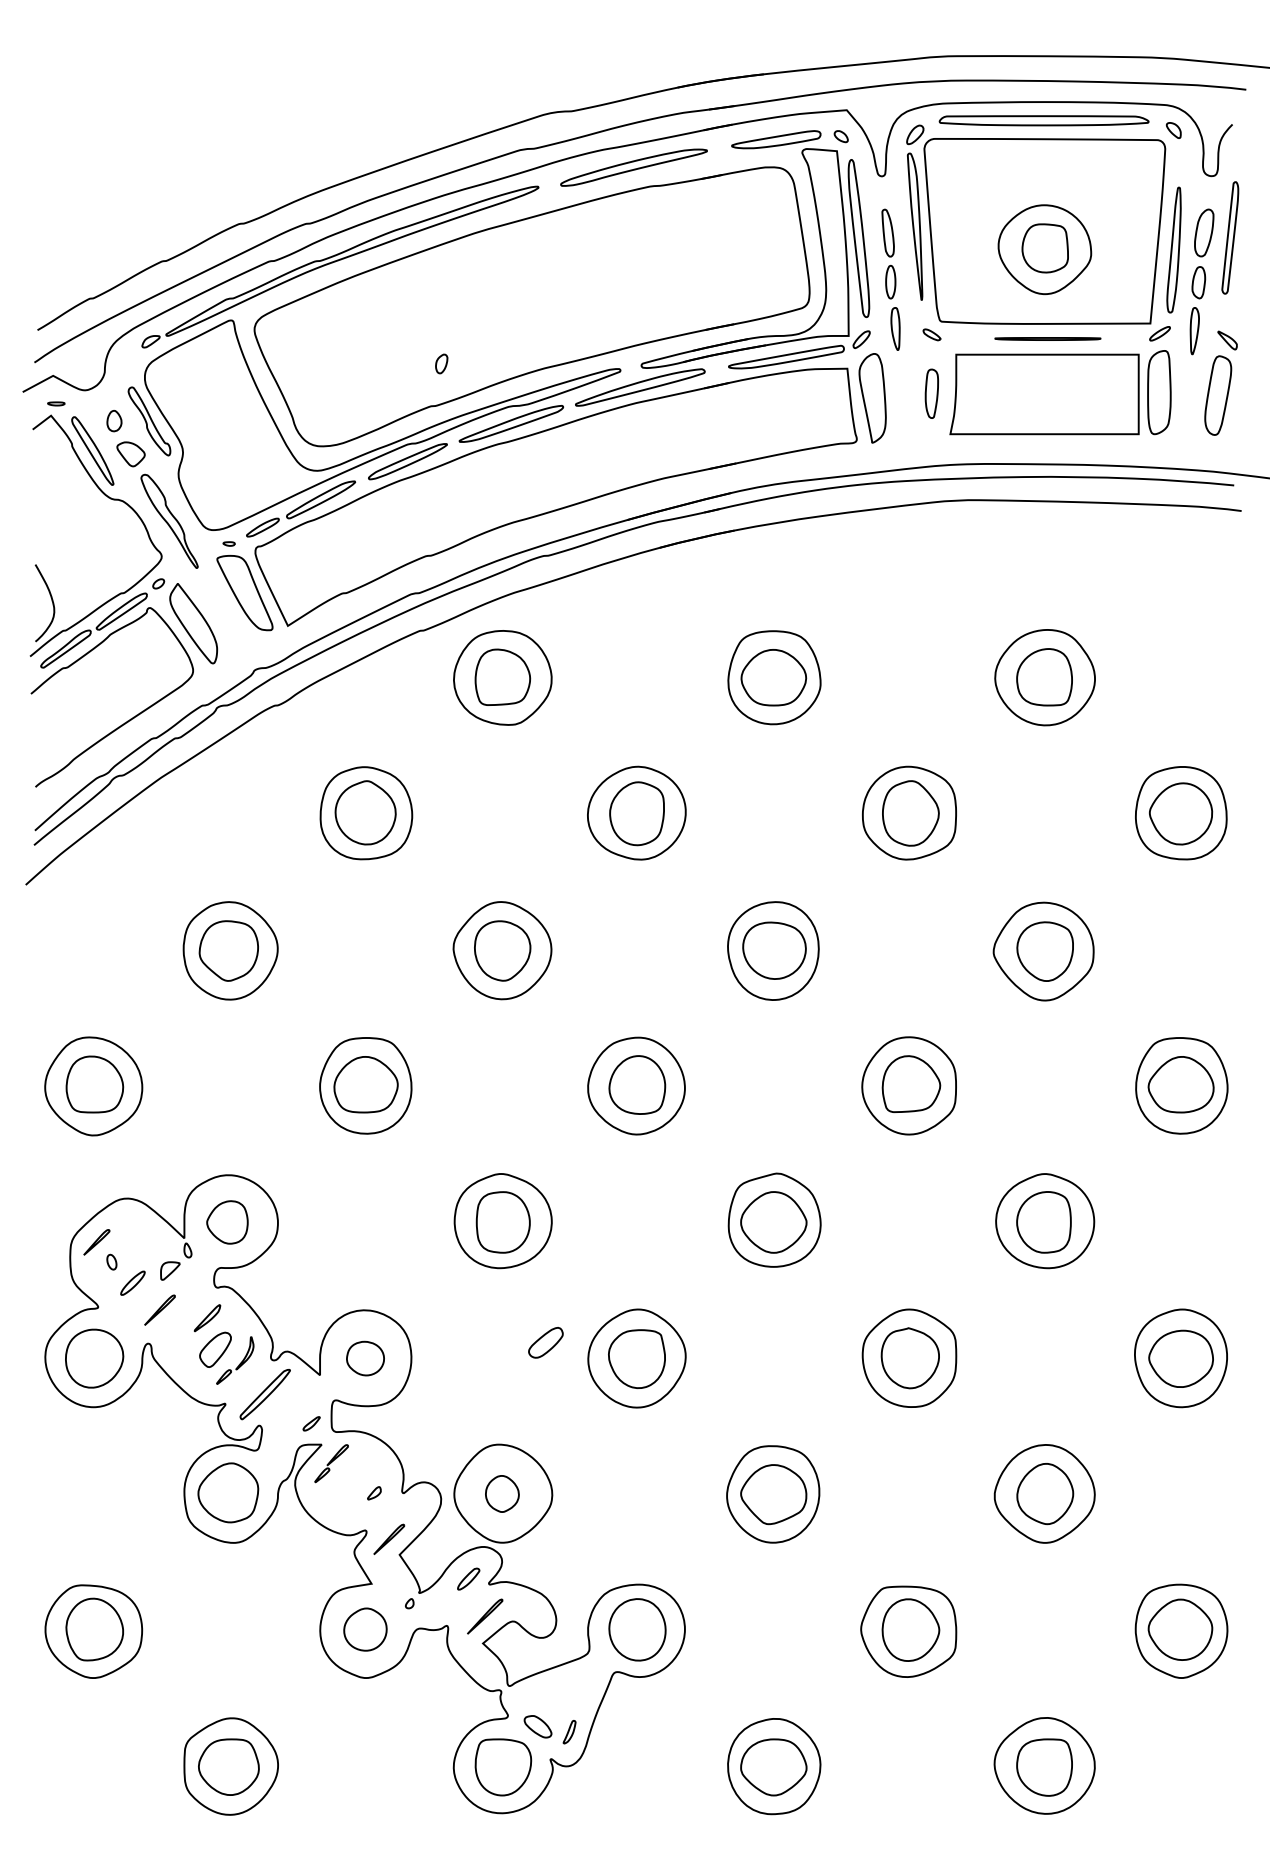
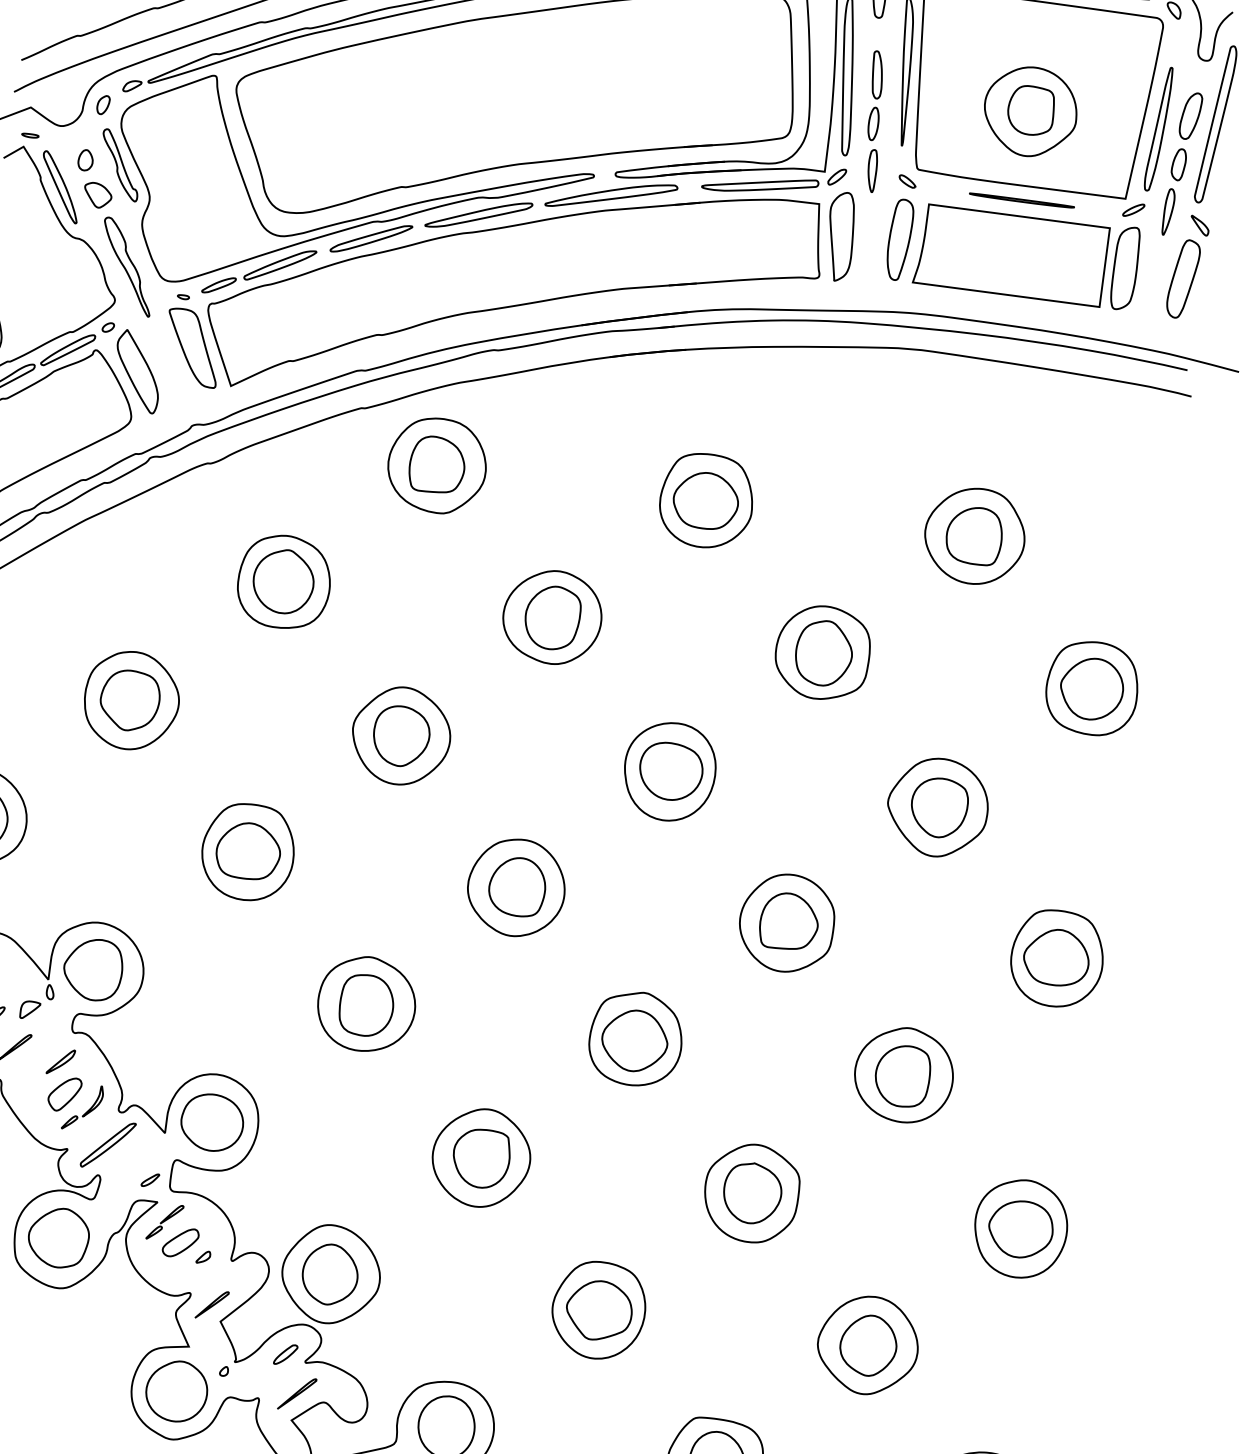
part: (1230, 237) -> (1216, 123), size x1.43
part: (441, 363) -> (103, 104), moved
part: (931, 393) -> (899, 239), size x1.67
part: (227, 1222) -> (93, 969), size x1.43
part: (545, 1342) -> (180, 1242), moved
part: (365, 1358) -> (212, 1122), size x1.67
part: (502, 1493) -> (330, 1274), size x1.67
part: (365, 1629) -> (176, 1391), size x1.43

